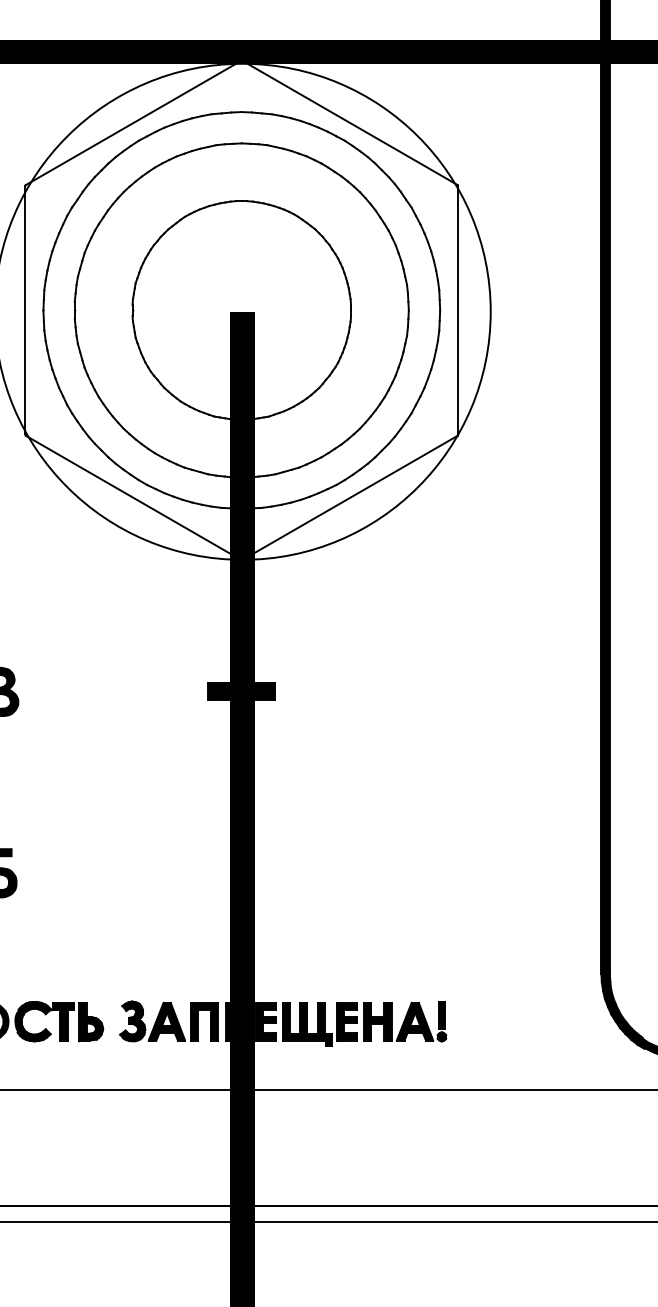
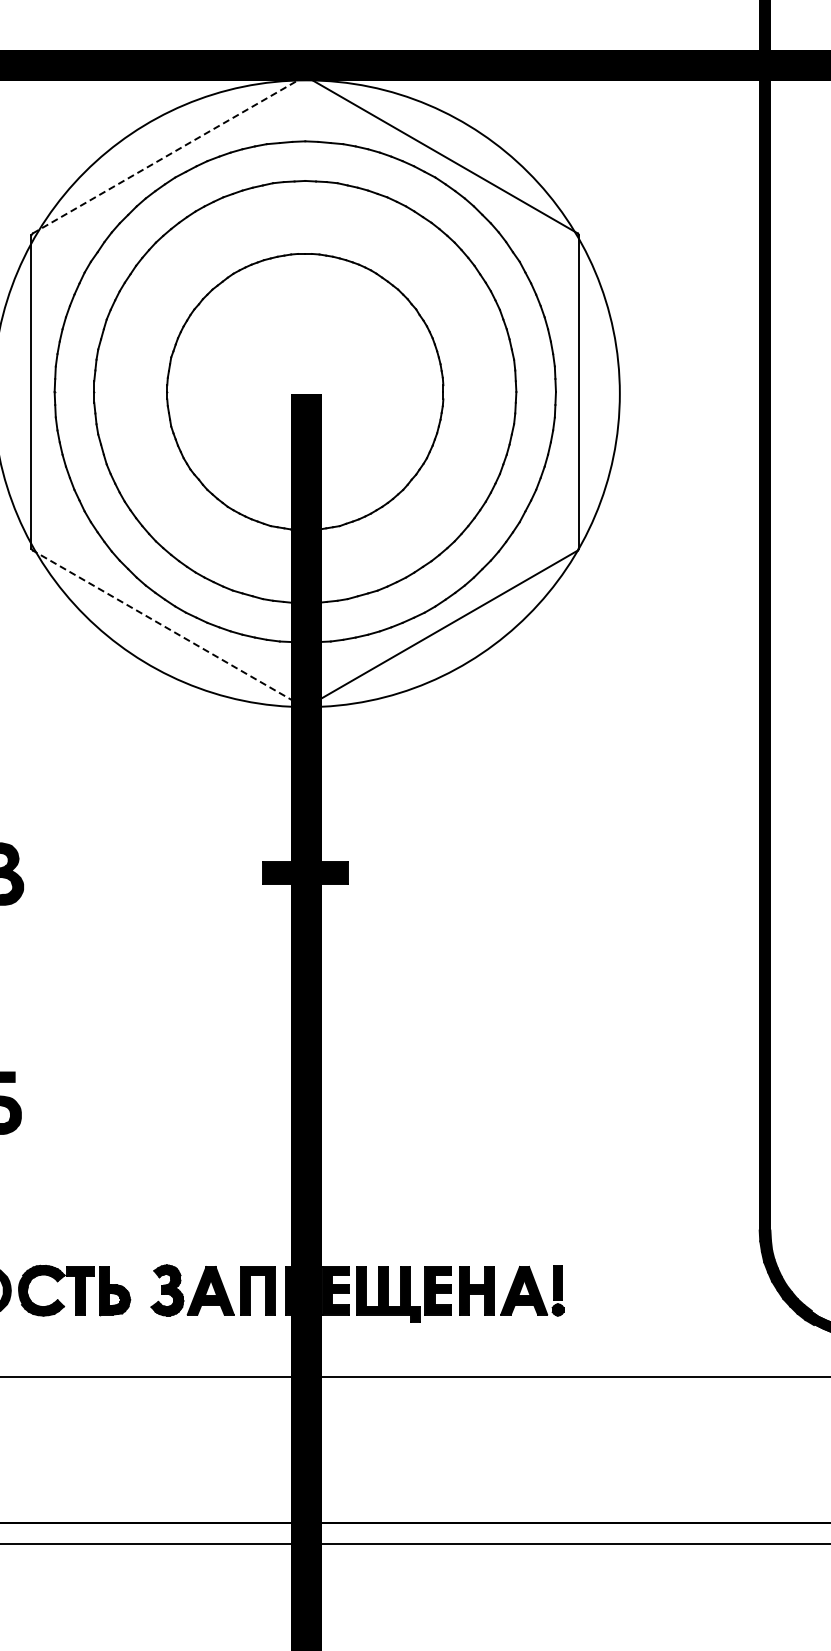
line: (133, 123) -> (168, 155), solid -> dashed
line: (133, 497) -> (168, 628), solid -> dashed

